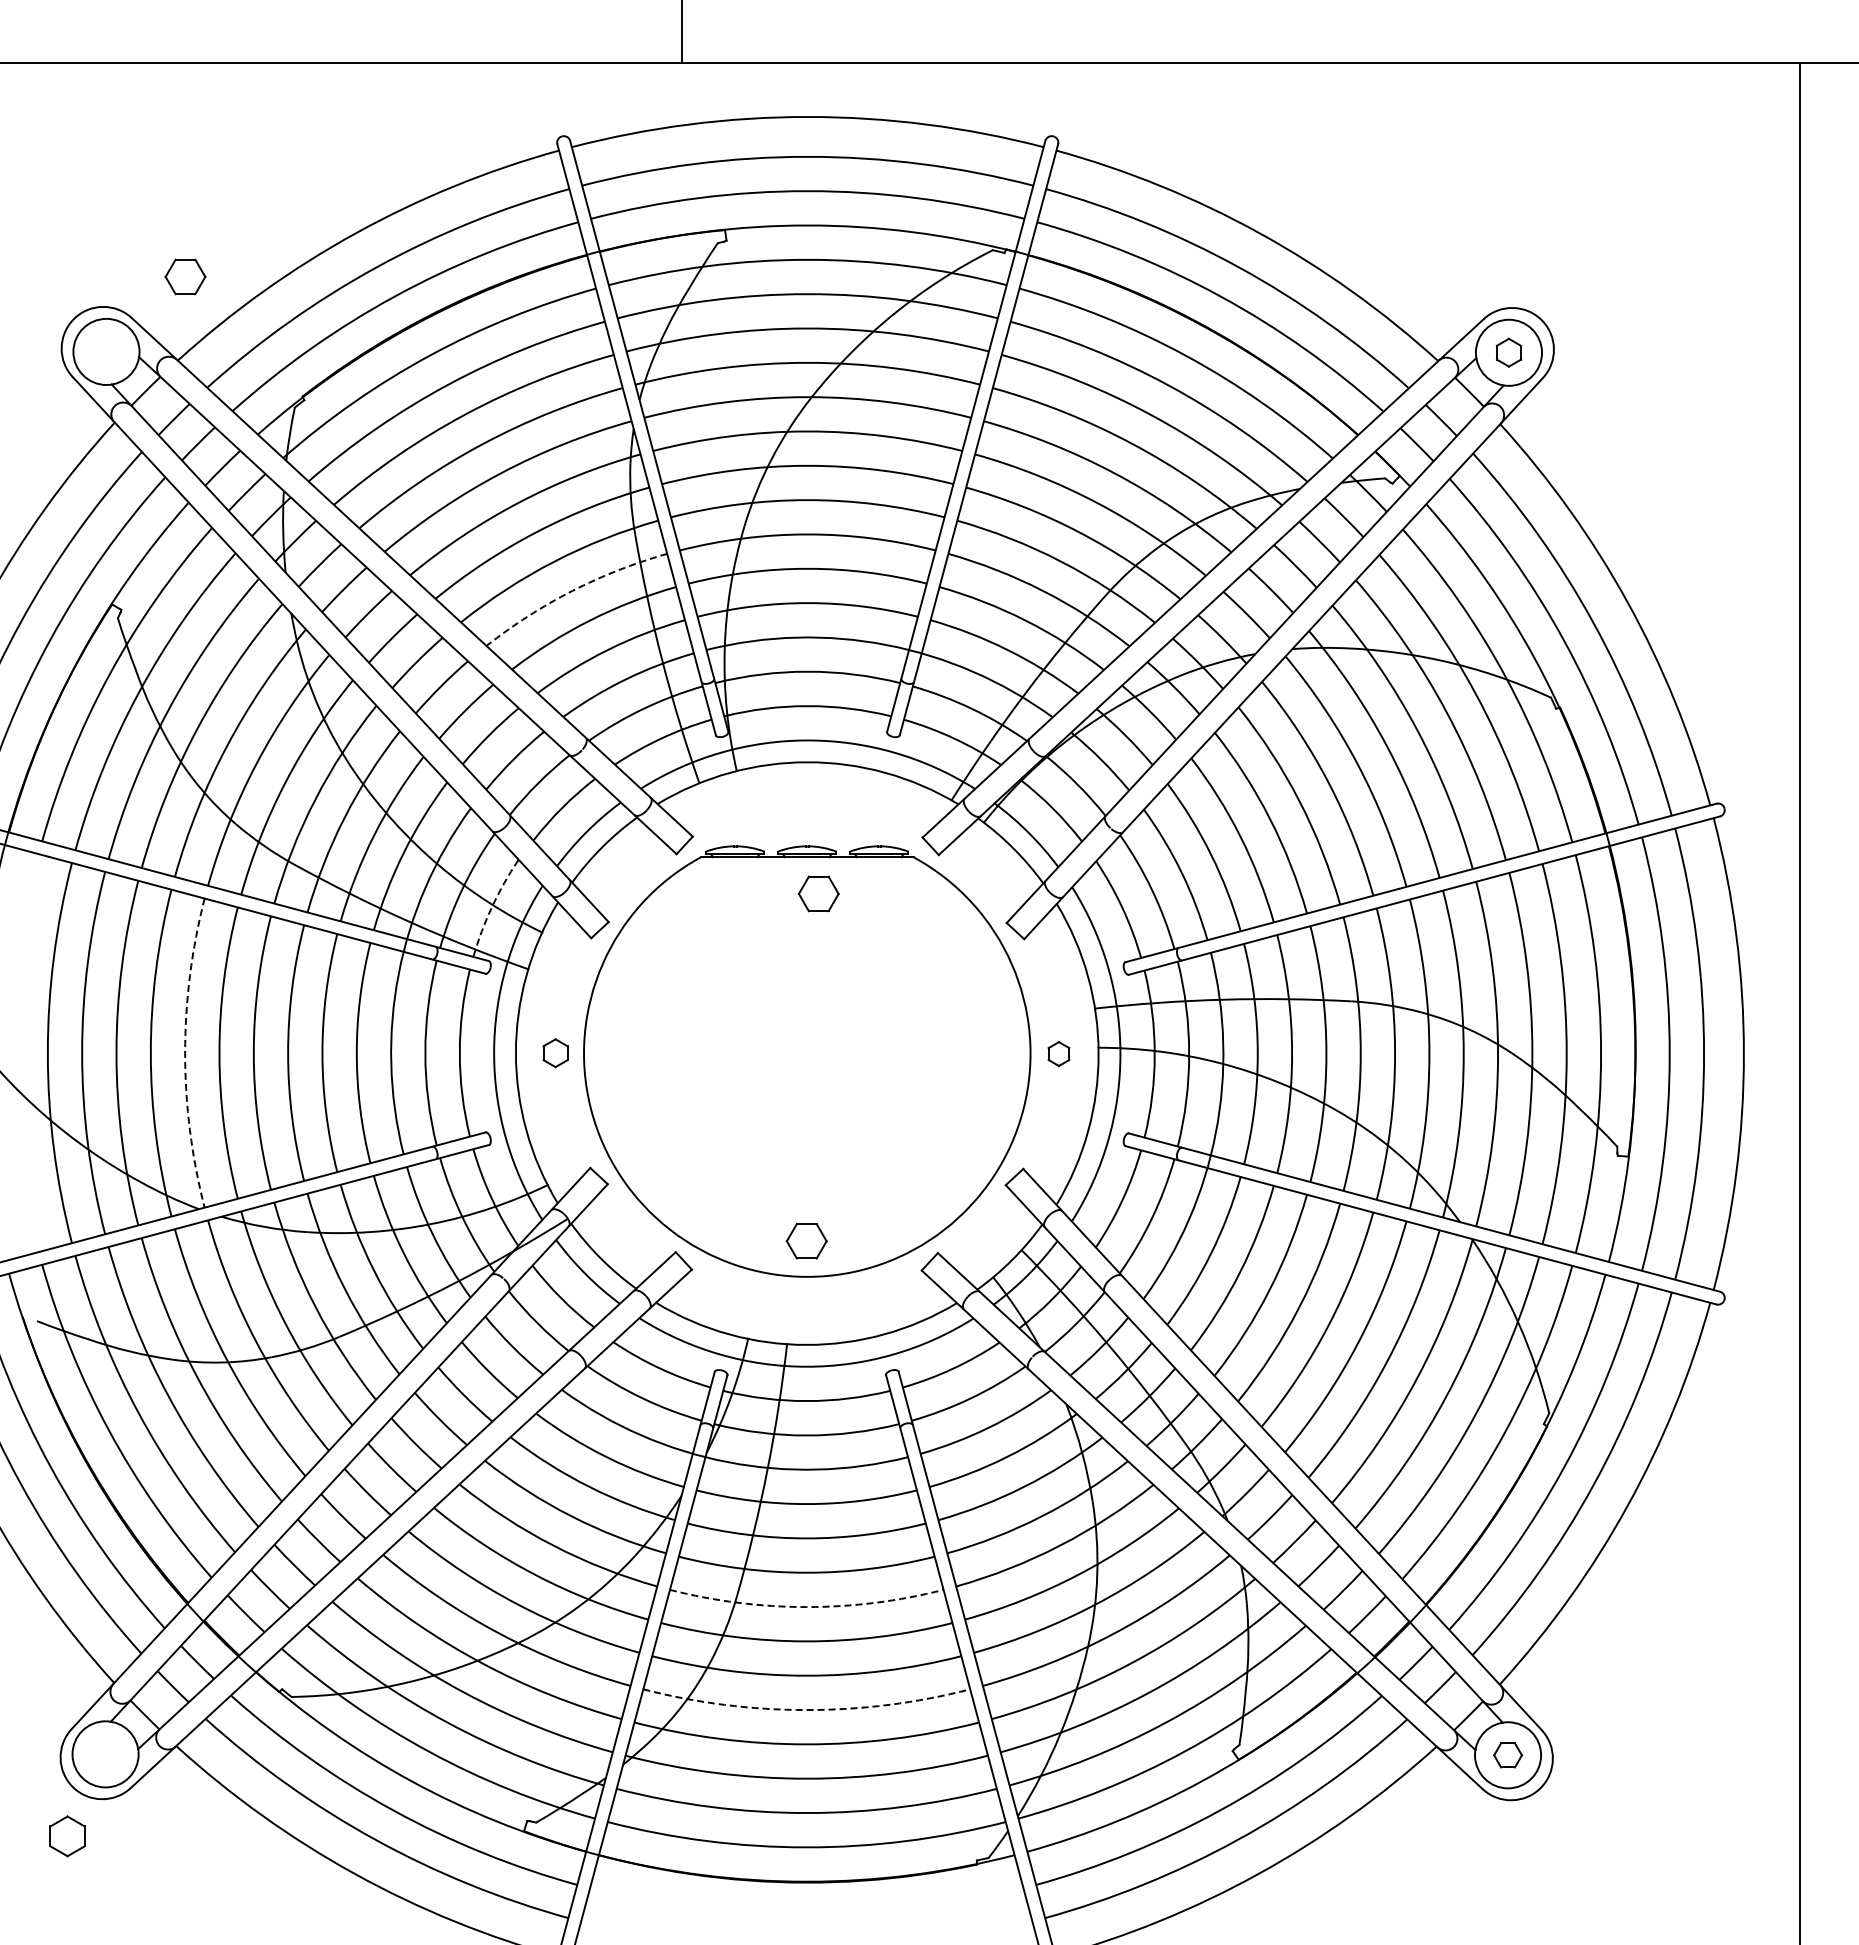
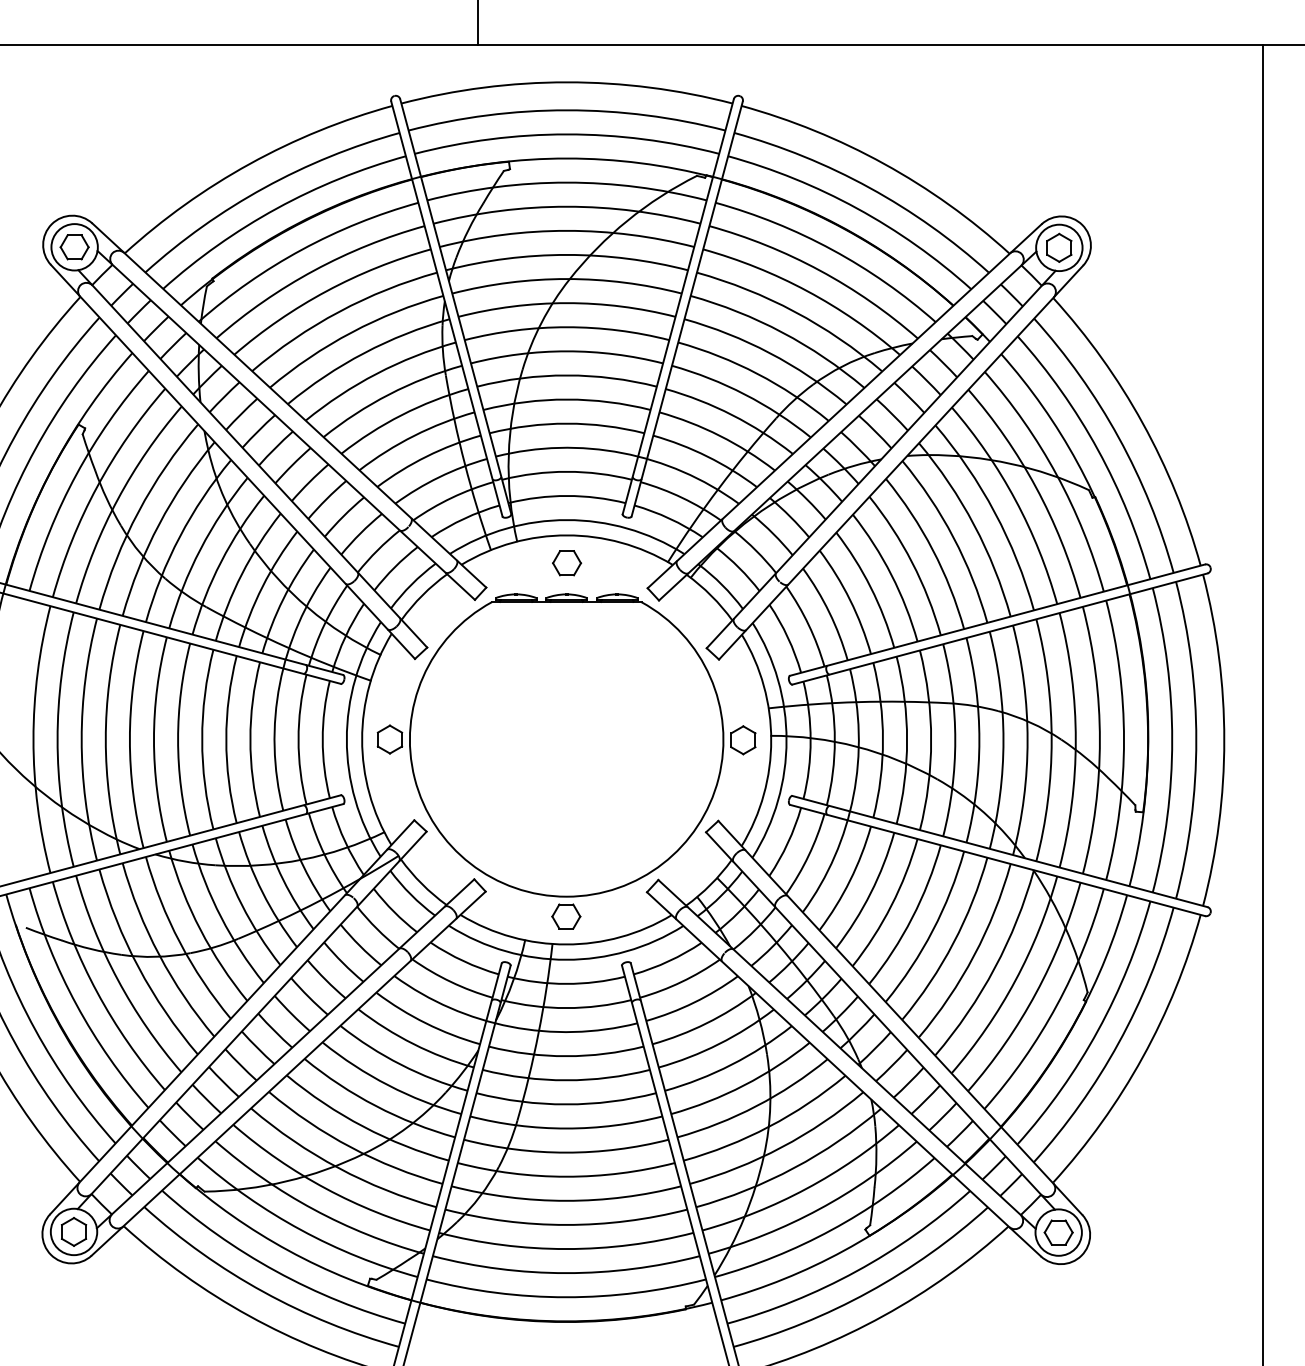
part: (185, 276) -> (74, 246), moved
part: (1508, 352) -> (1059, 247), size x1.43
arc: (572, 590) -> (401, 414), dashed -> solid
part: (818, 893) -> (566, 562), moved
arc: (492, 906) -> (345, 636), dashed -> solid
arc: (185, 1053) -> (130, 739), dashed -> solid
part: (555, 1053) -> (389, 739), size x1.43
part: (1058, 1053) -> (743, 739), size x1.67
part: (806, 1241) -> (566, 916), moved
arc: (806, 1607) -> (566, 1128), dashed -> solid
arc: (806, 1710) -> (566, 1201), dashed -> solid
part: (1507, 1755) -> (1058, 1232), size x1.43
part: (67, 1836) -> (73, 1232), moved

